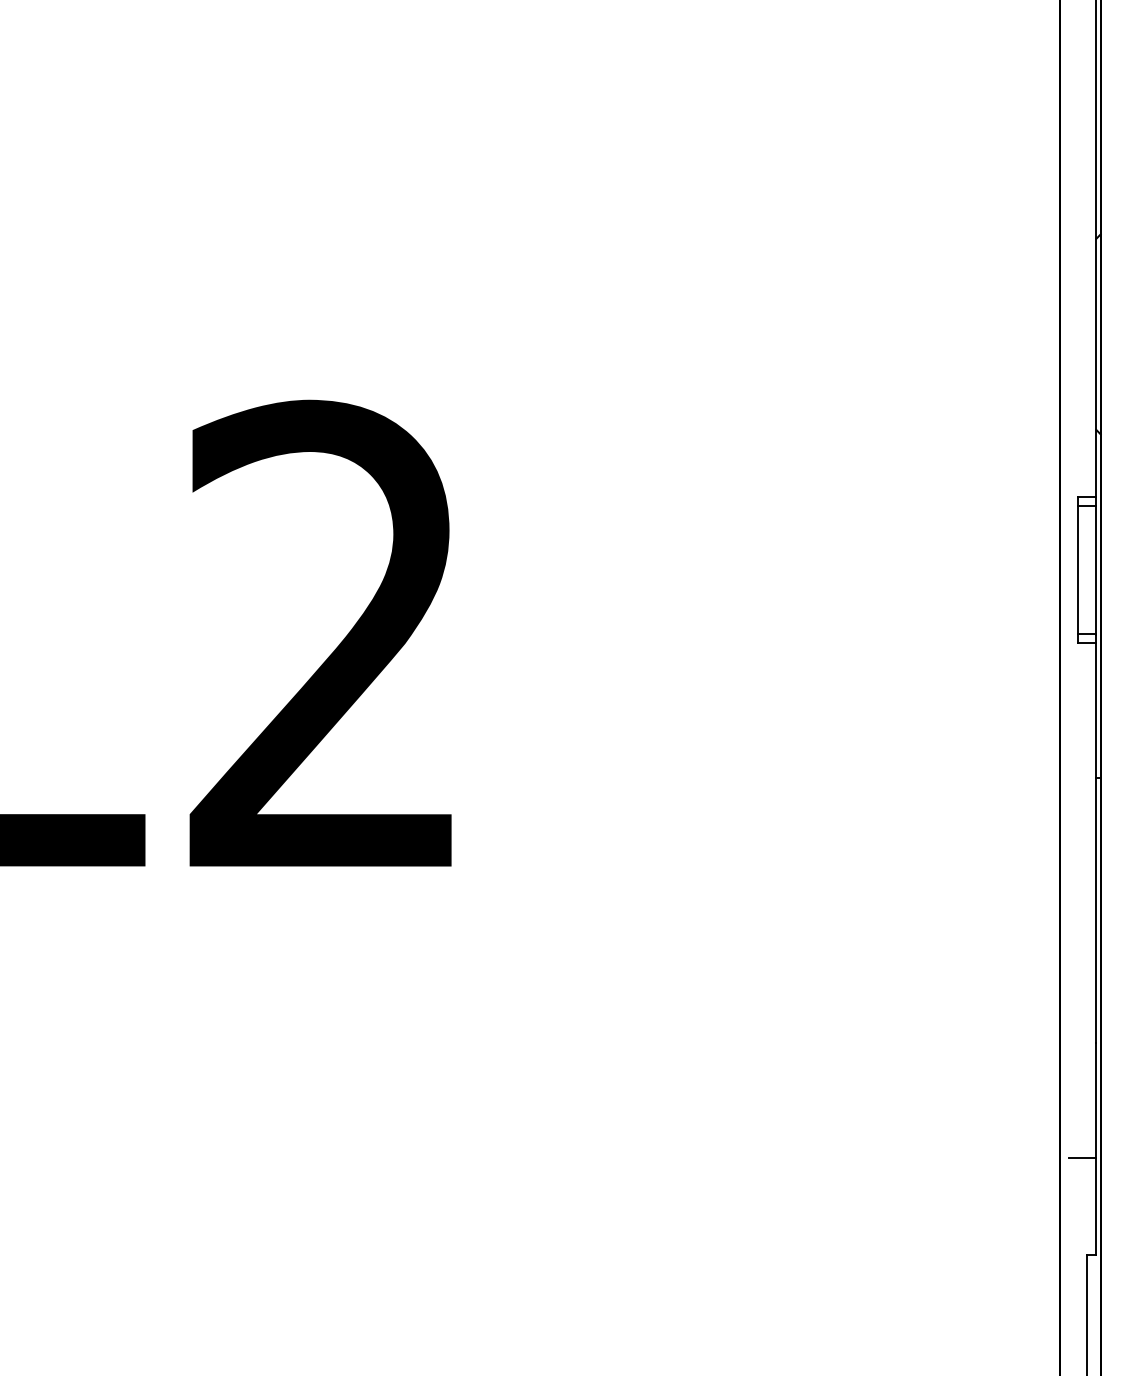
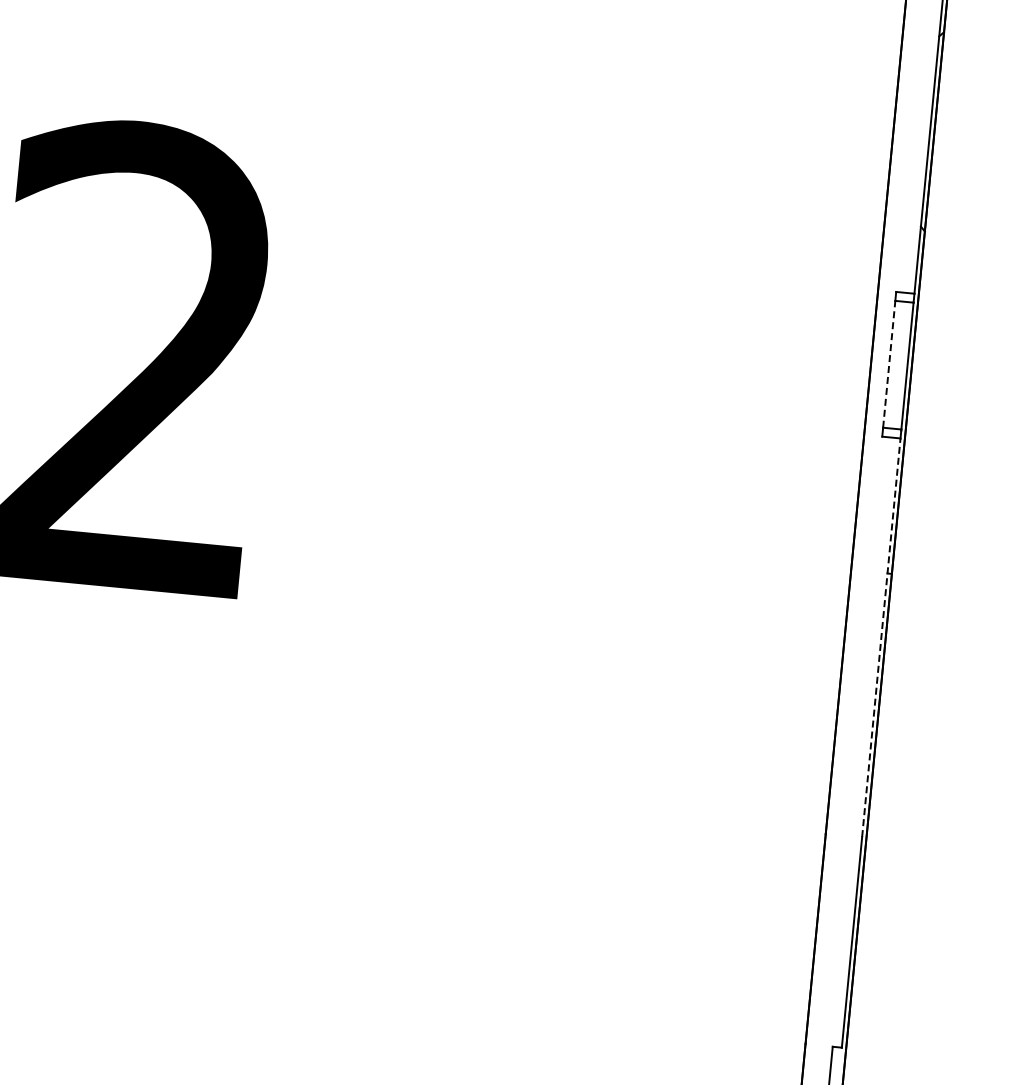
line: (1078, 570) -> (889, 364), solid -> dashed
line: (1096, 842) -> (881, 637), solid -> dashed
line: (1082, 1158) -> (837, 950), removed

